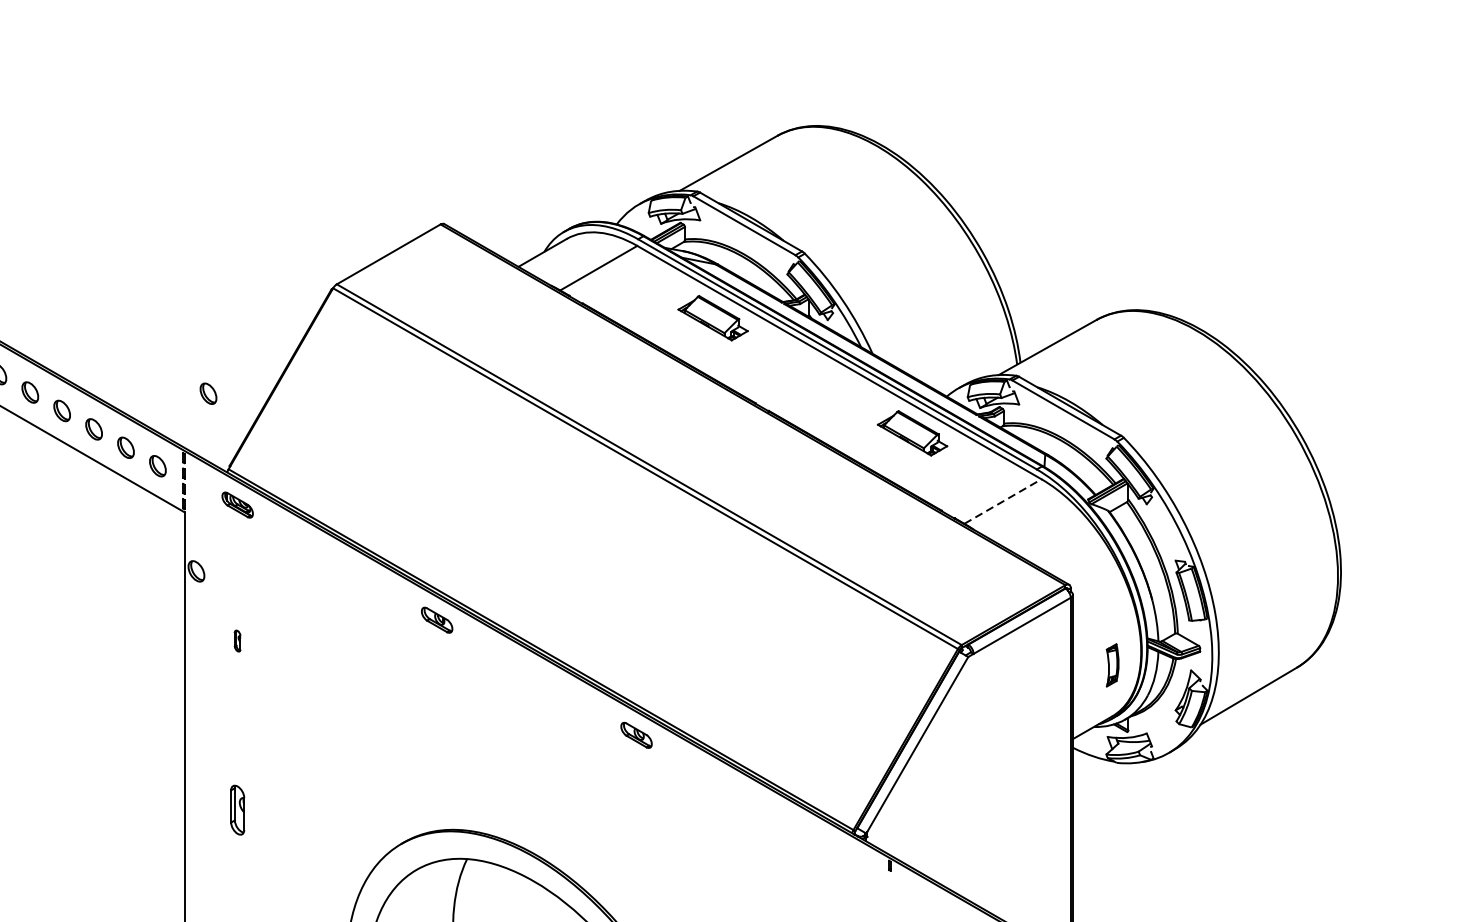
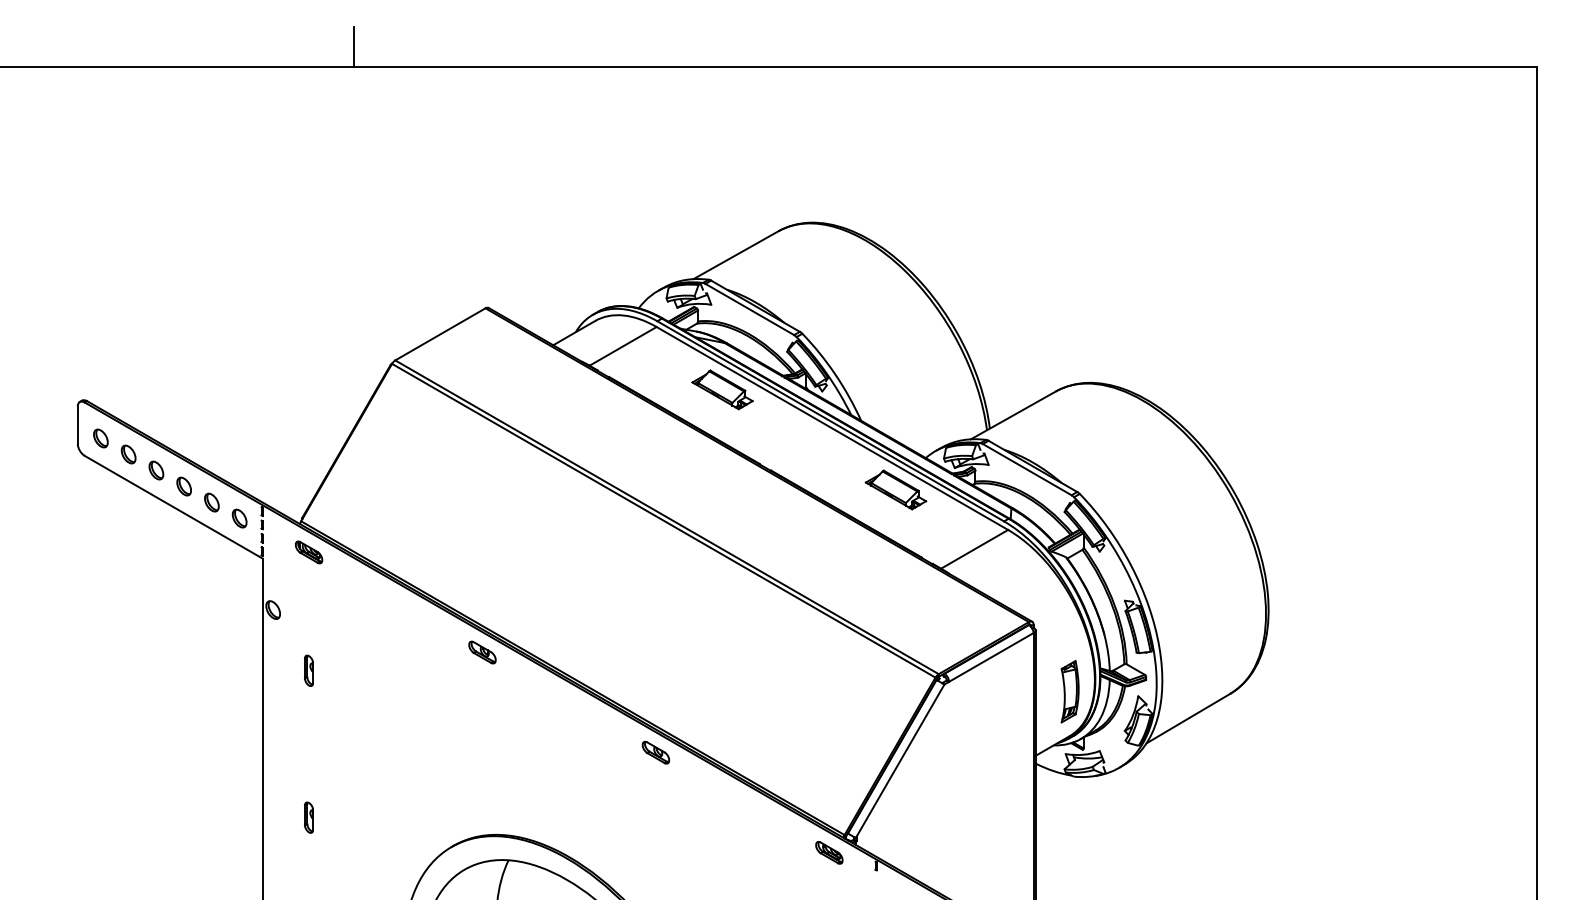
part: (208, 393) -> (283, 455), removed
line: (1002, 501) -> (974, 549), dashed -> solid
part: (237, 640) -> (308, 670), size x1.67
part: (1112, 665) -> (1069, 691), size x1.67
part: (237, 809) -> (308, 817), size x0.71
part: (836, 850) -> (829, 852), added

